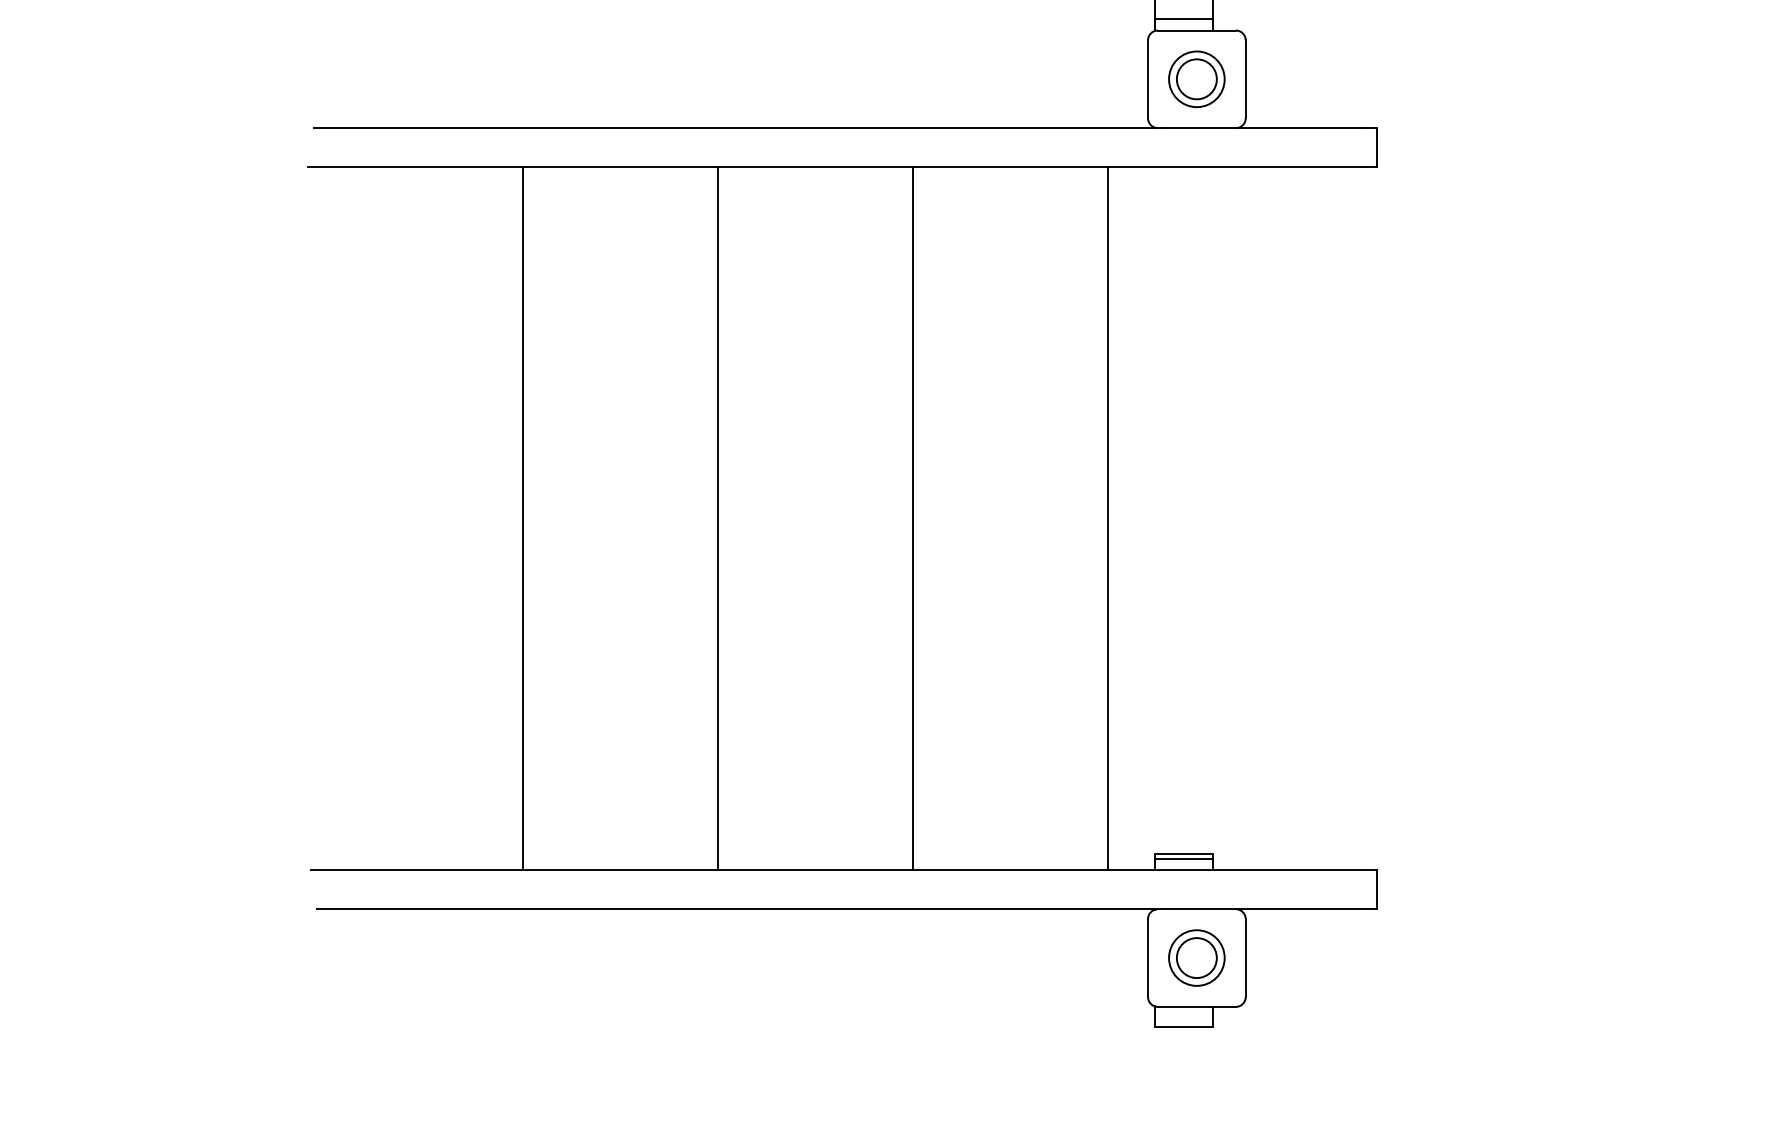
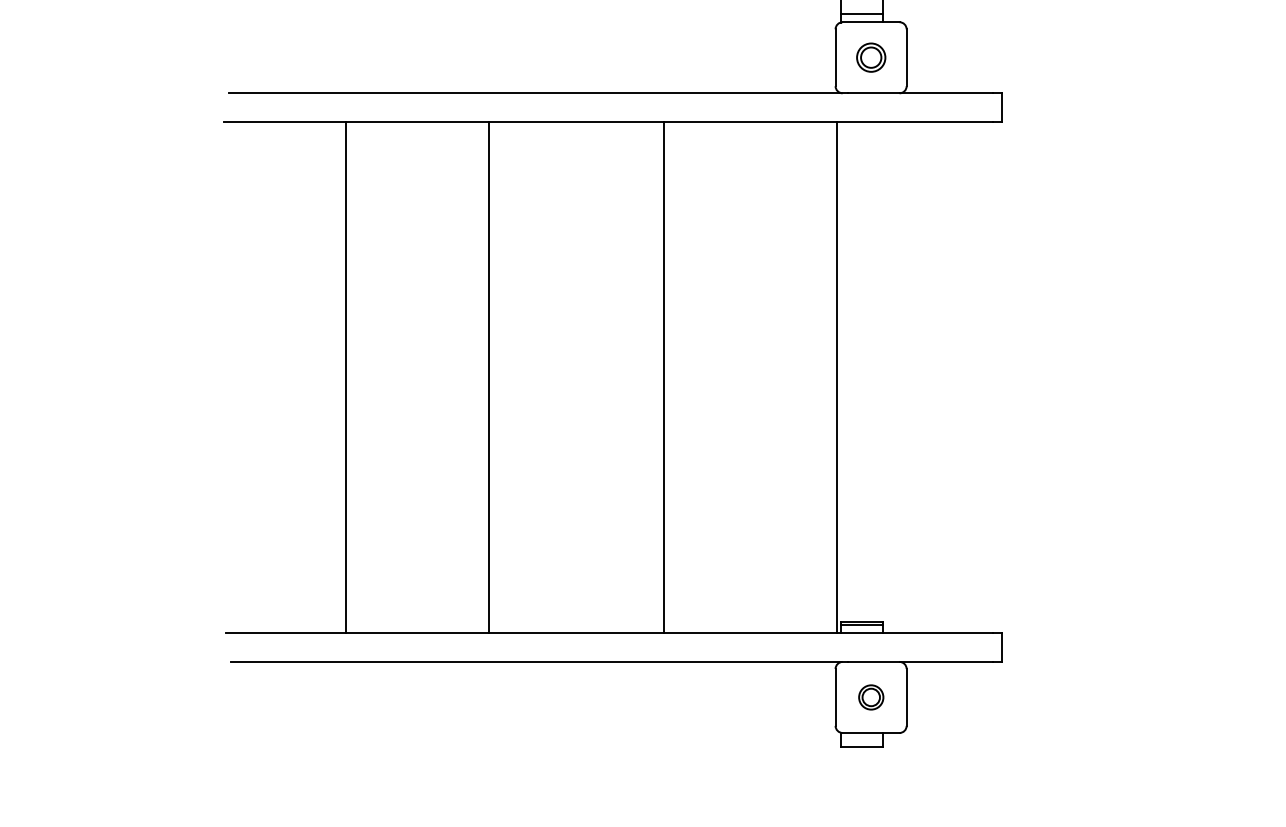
part: (1197, 78) -> (871, 57), size x0.7
line: (522, 518) -> (345, 377), moved
line: (717, 518) -> (488, 377), moved
line: (1108, 518) -> (837, 377), moved
part: (1197, 958) -> (871, 697), size x0.6

